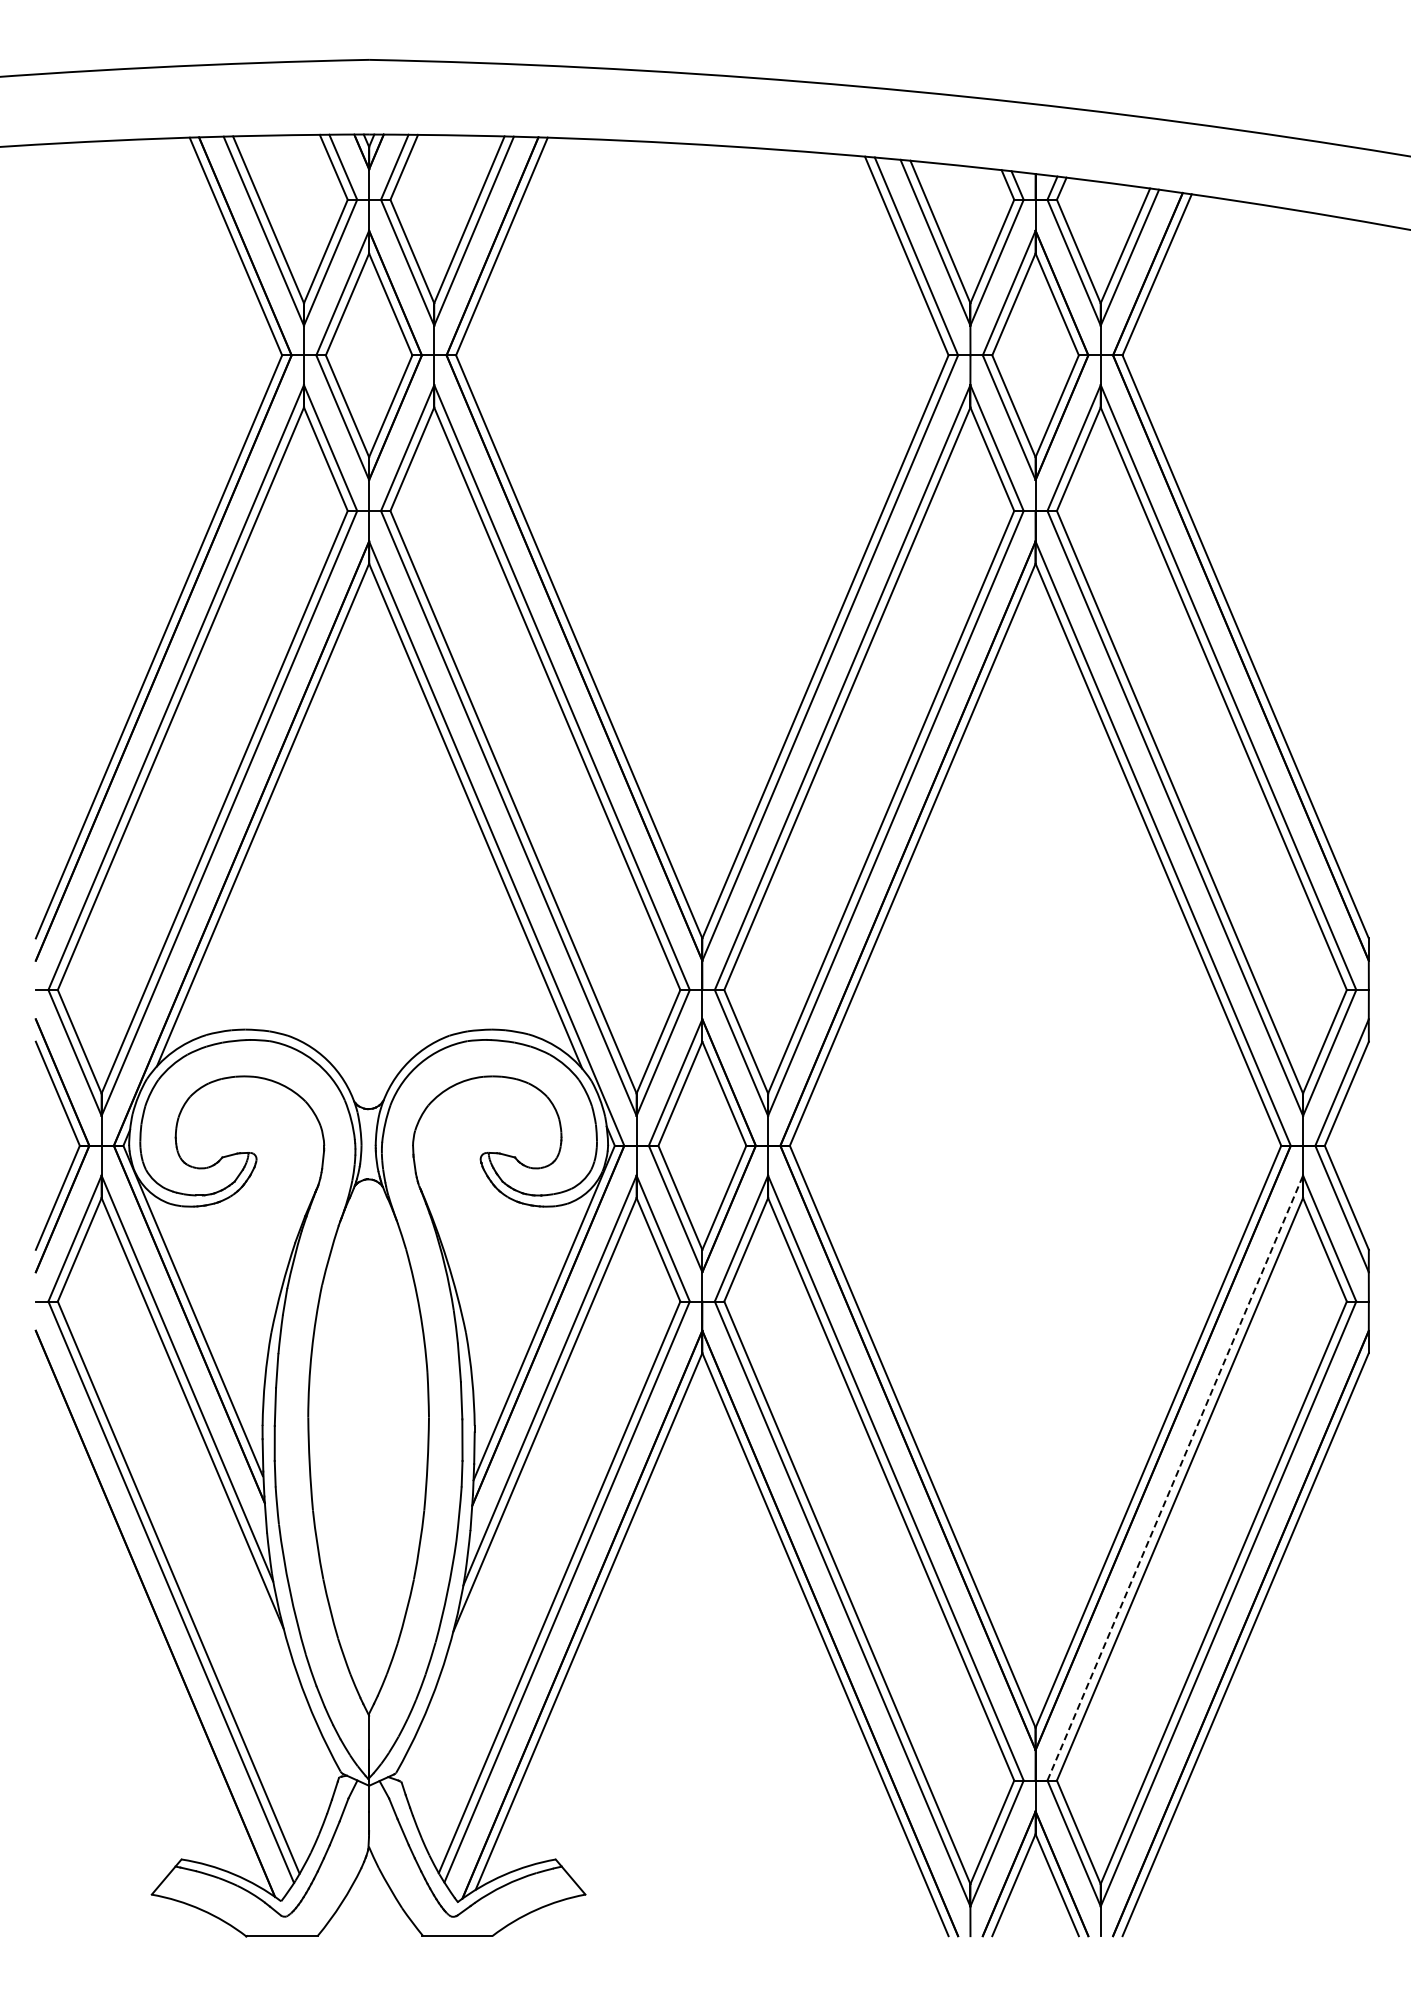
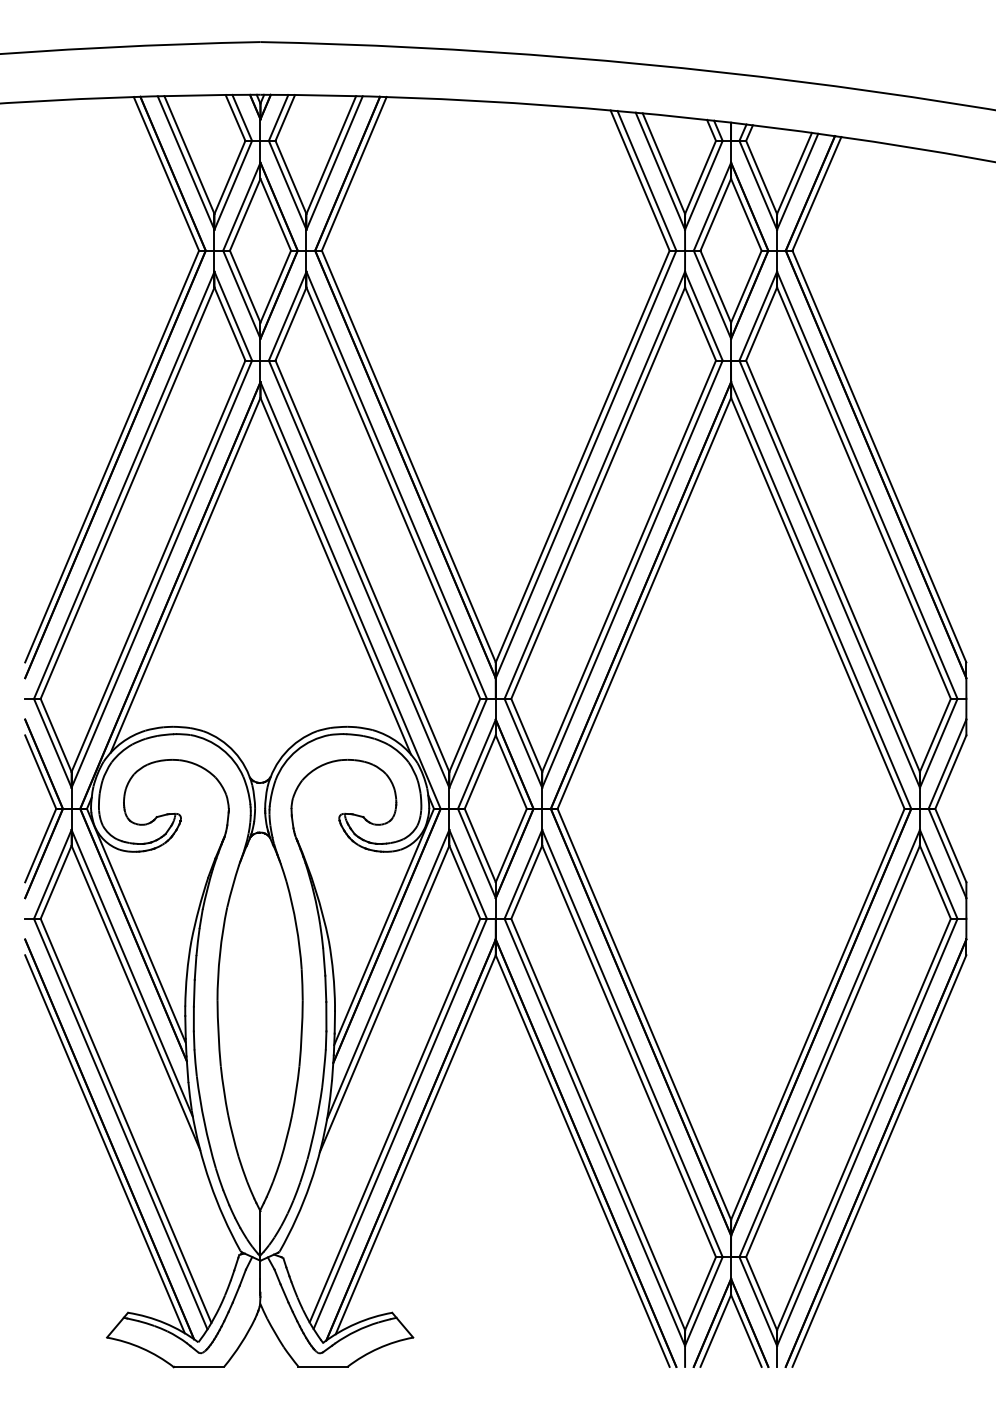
line: (1175, 1477) -> (829, 1043), dashed -> solid
line: (148, 1620) -> (104, 1144), added

